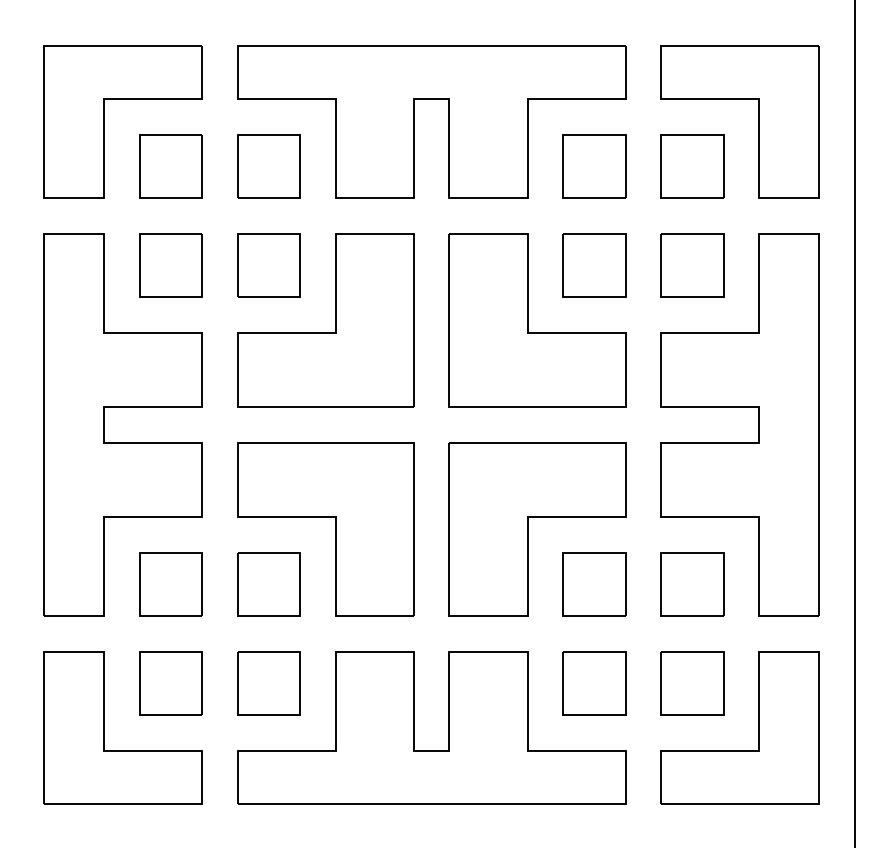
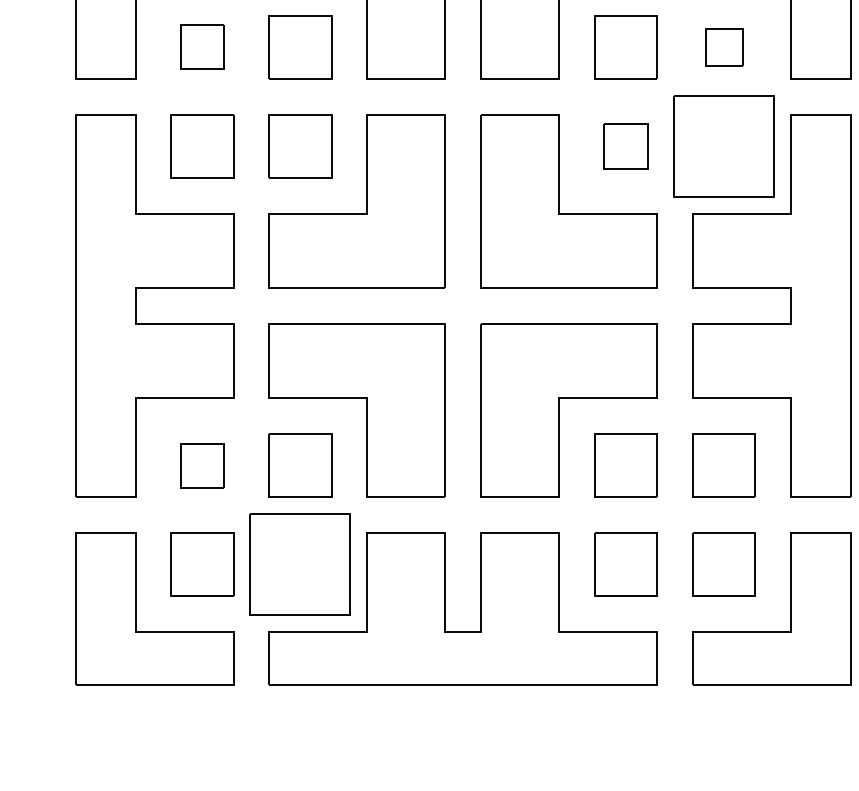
part: (170, 166) -> (202, 47), size x0.7
part: (692, 166) -> (724, 47), size x0.6
part: (594, 265) -> (626, 146), size x0.7
part: (692, 265) -> (724, 146), size x1.6
part: (170, 584) -> (202, 465), size x0.7
part: (268, 683) -> (300, 564), size x1.6

